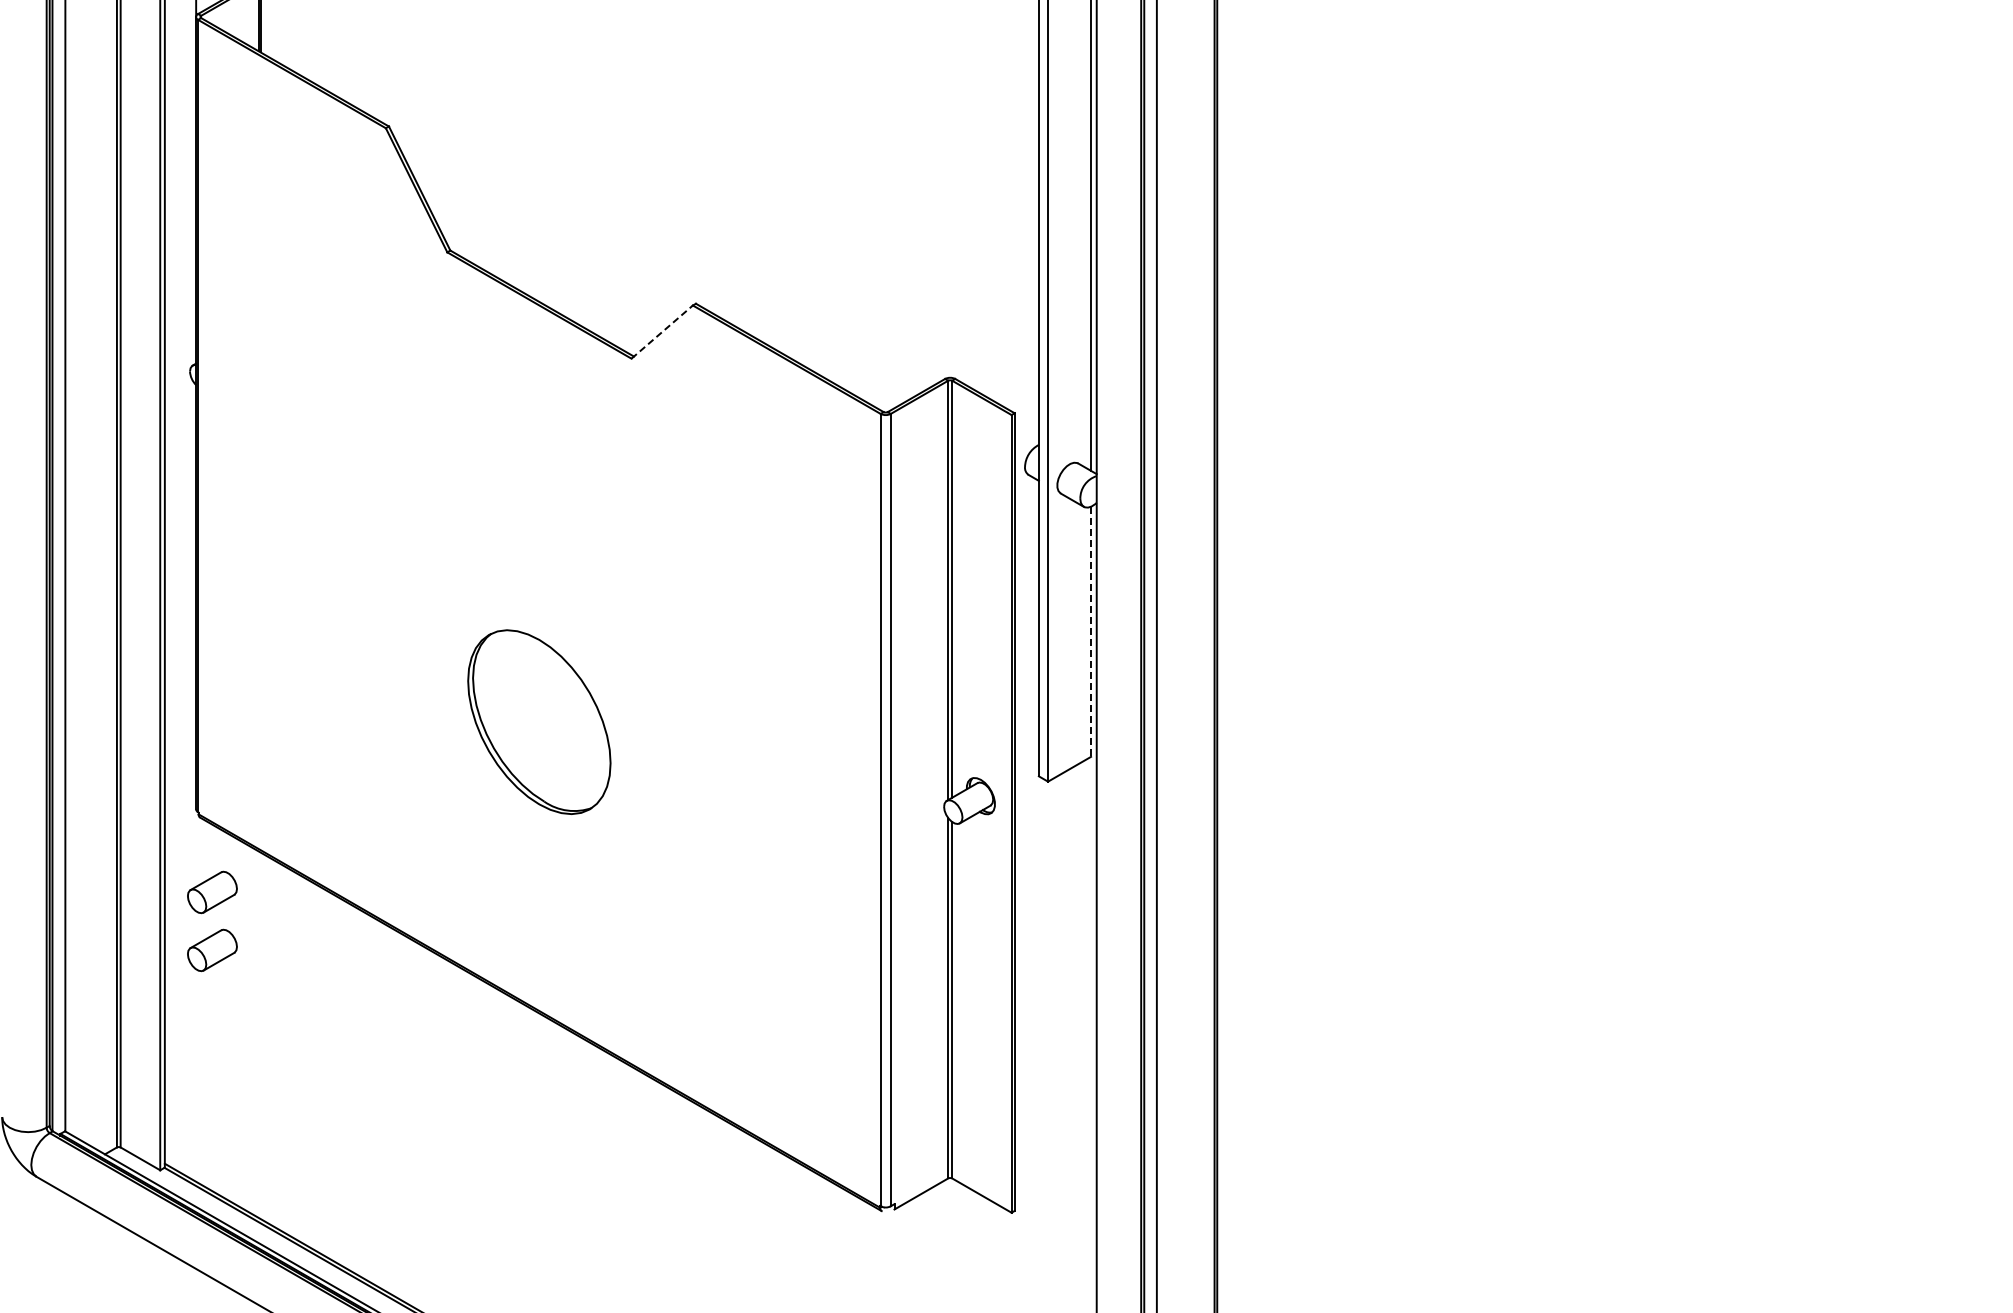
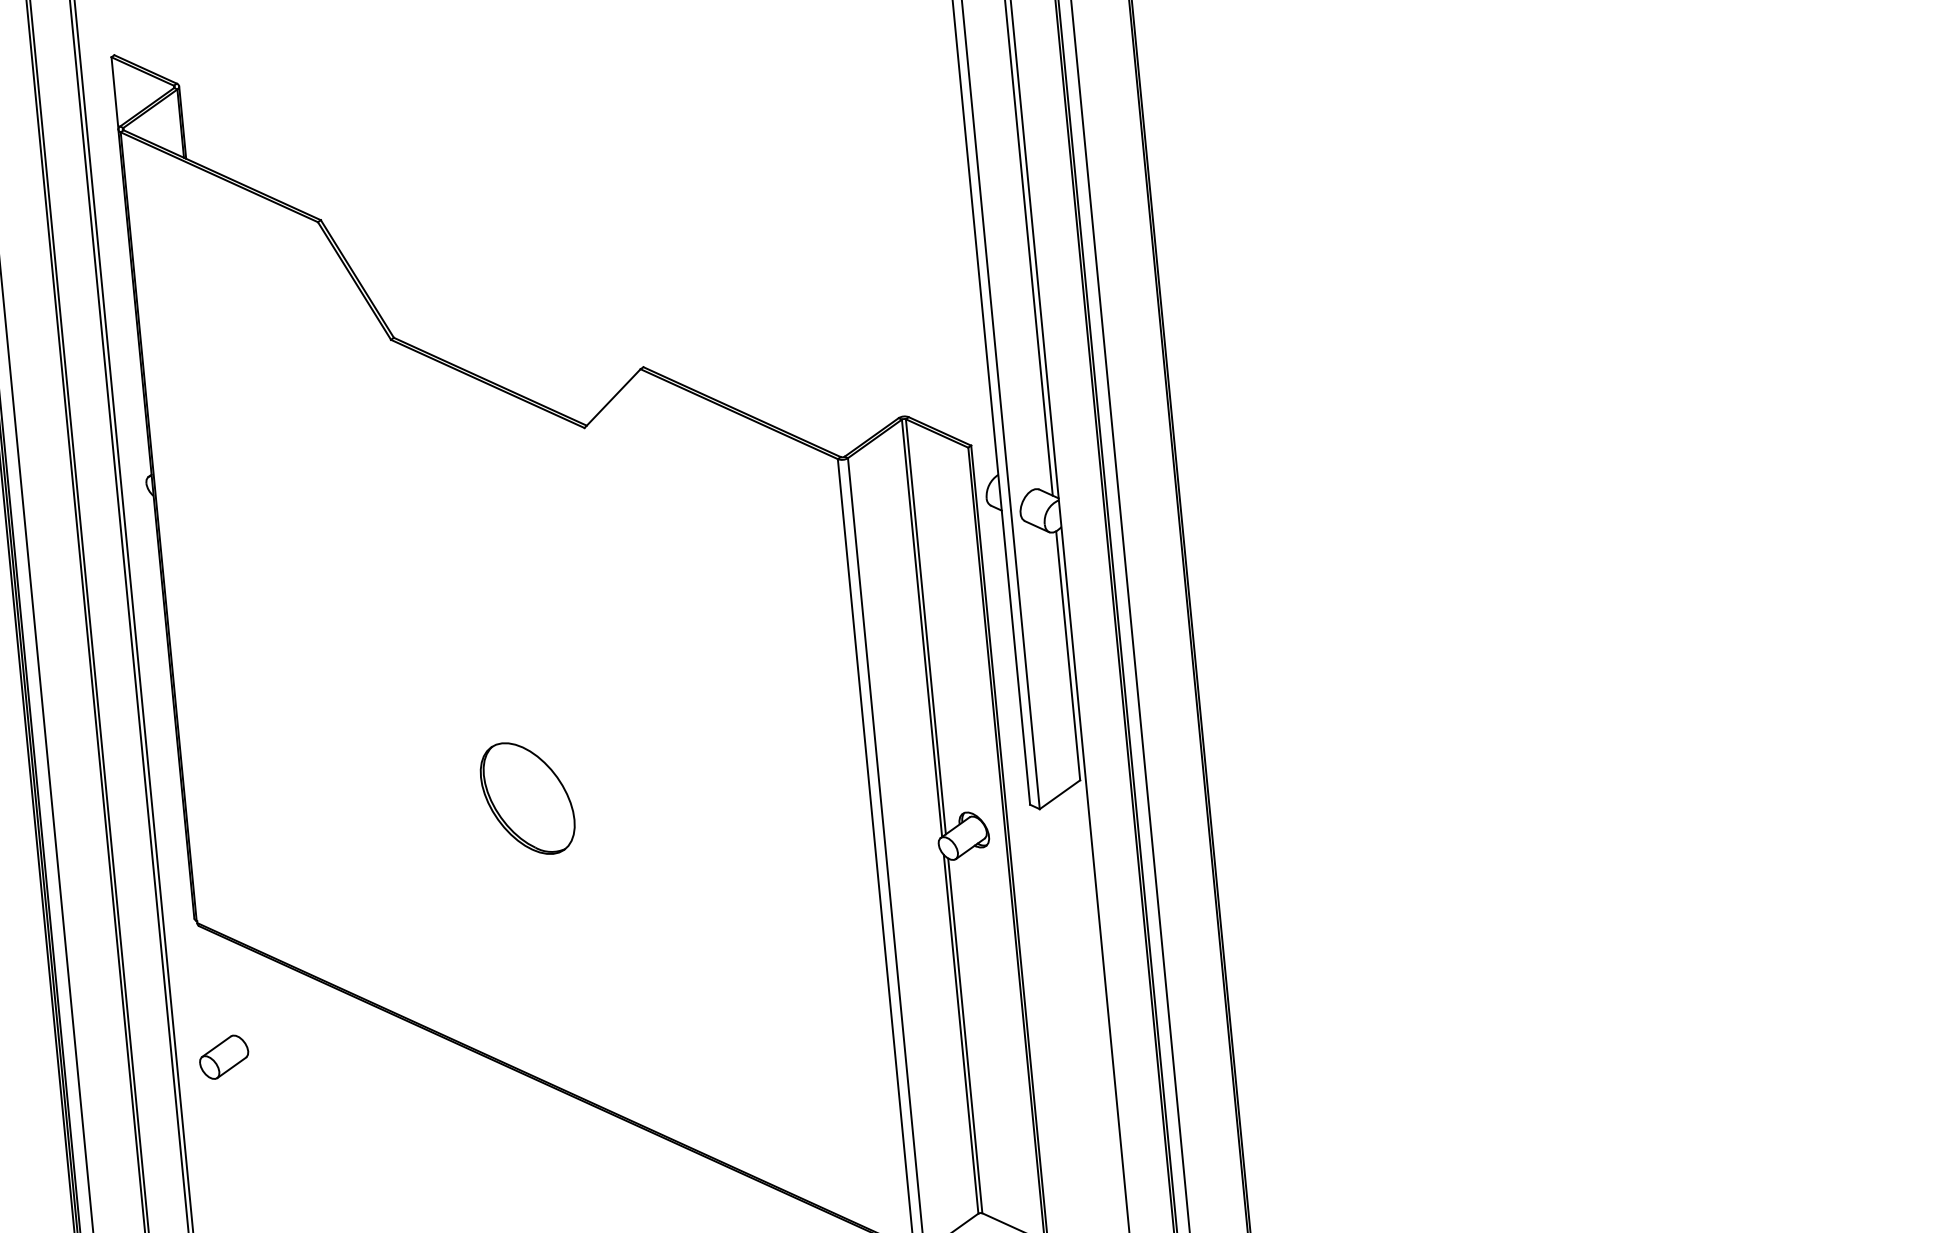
line: (662, 332) -> (612, 399), dashed -> solid
line: (1091, 632) -> (1068, 656), dashed -> solid
part: (539, 721) -> (527, 798), size x0.62
part: (212, 892) -> (218, 999), removed

